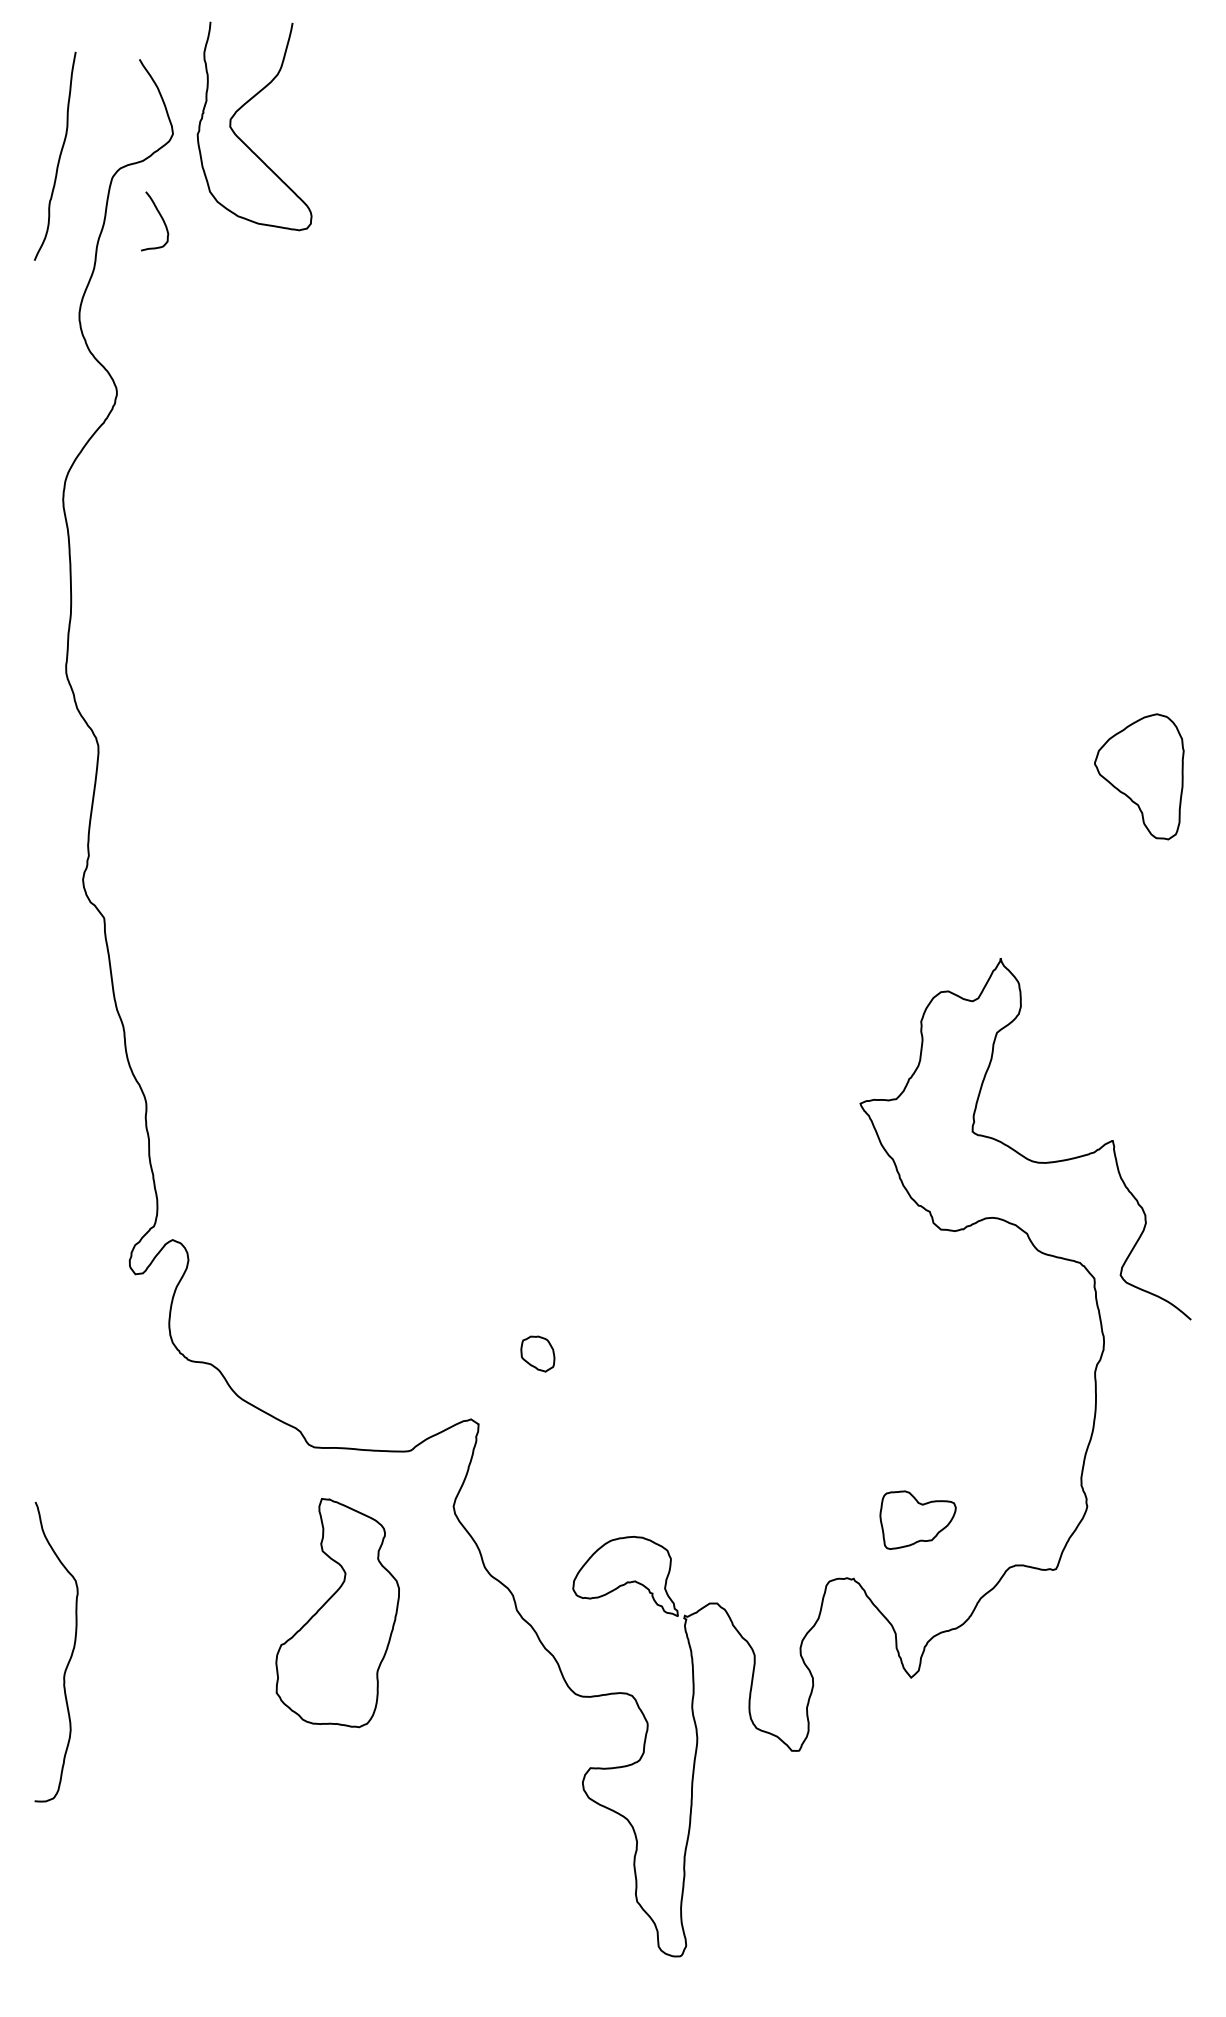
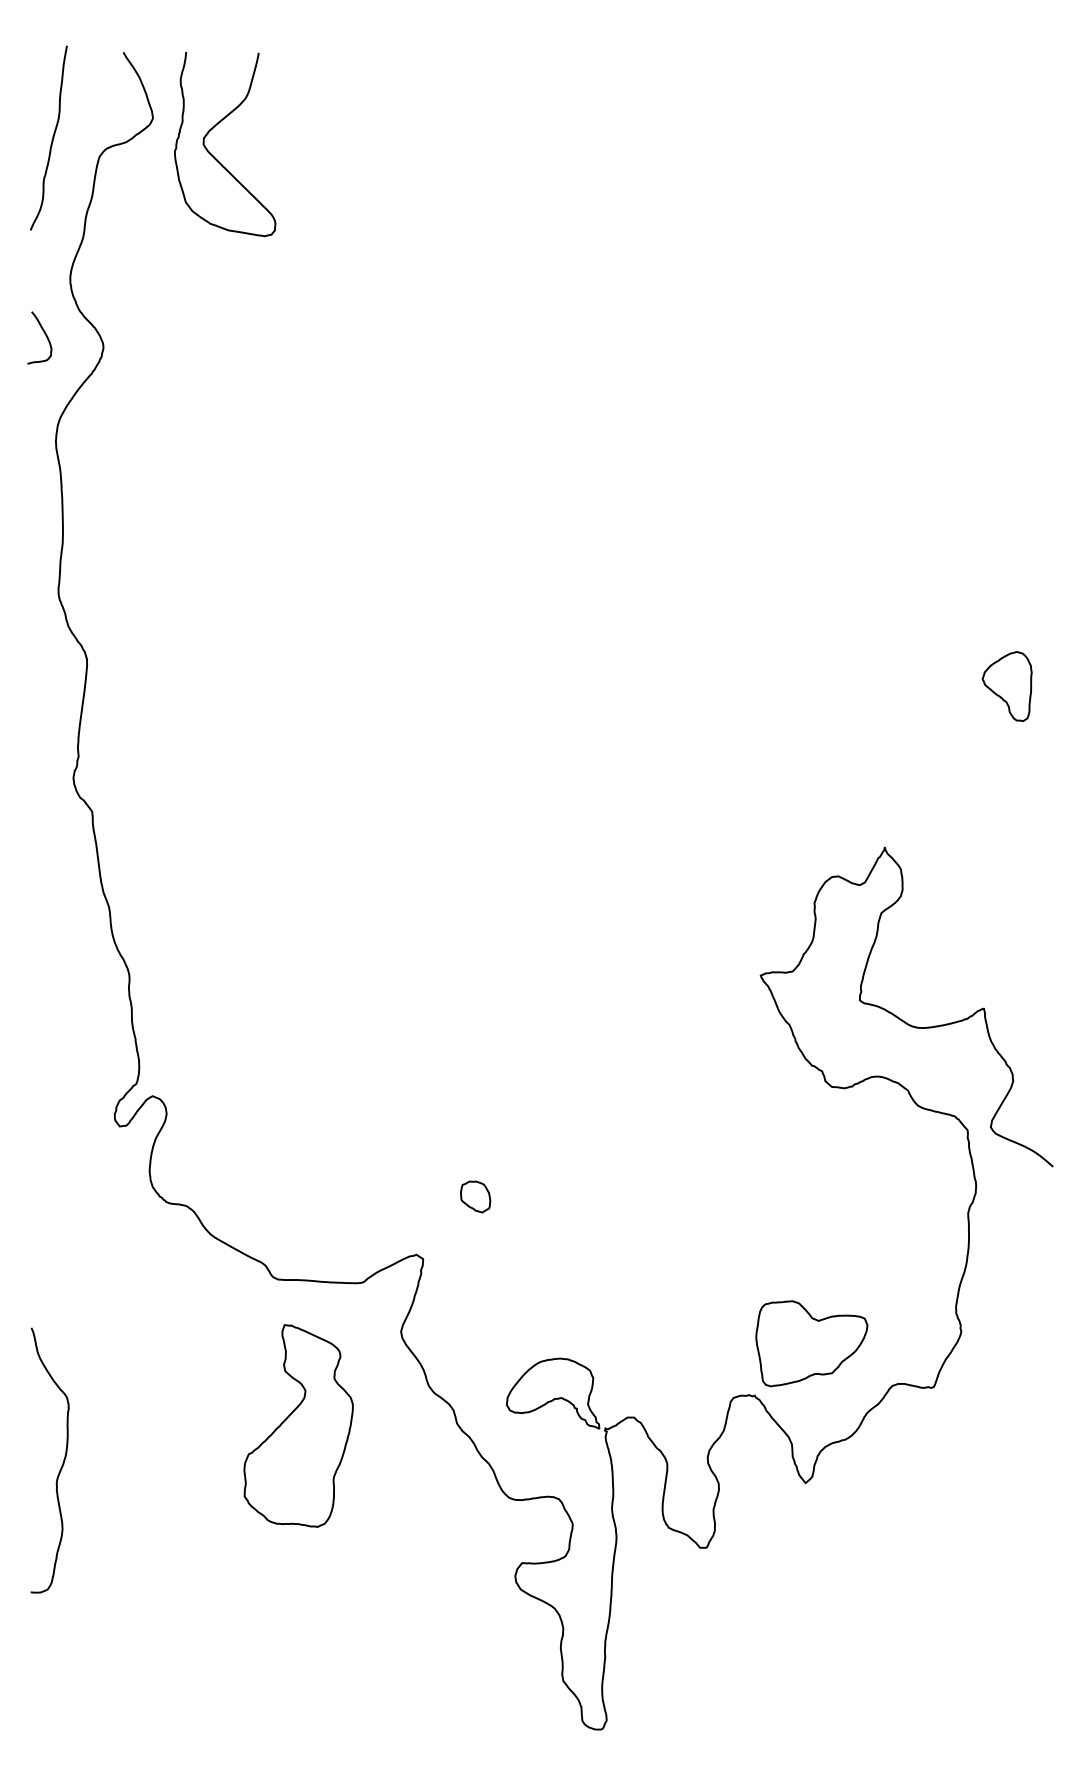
curve: (241, 139) -> (213, 155), moved
curve: (160, 217) -> (44, 334), moved
part: (1138, 776) -> (1006, 686), size x0.62
part: (917, 1520) -> (811, 1344), size x1.67

